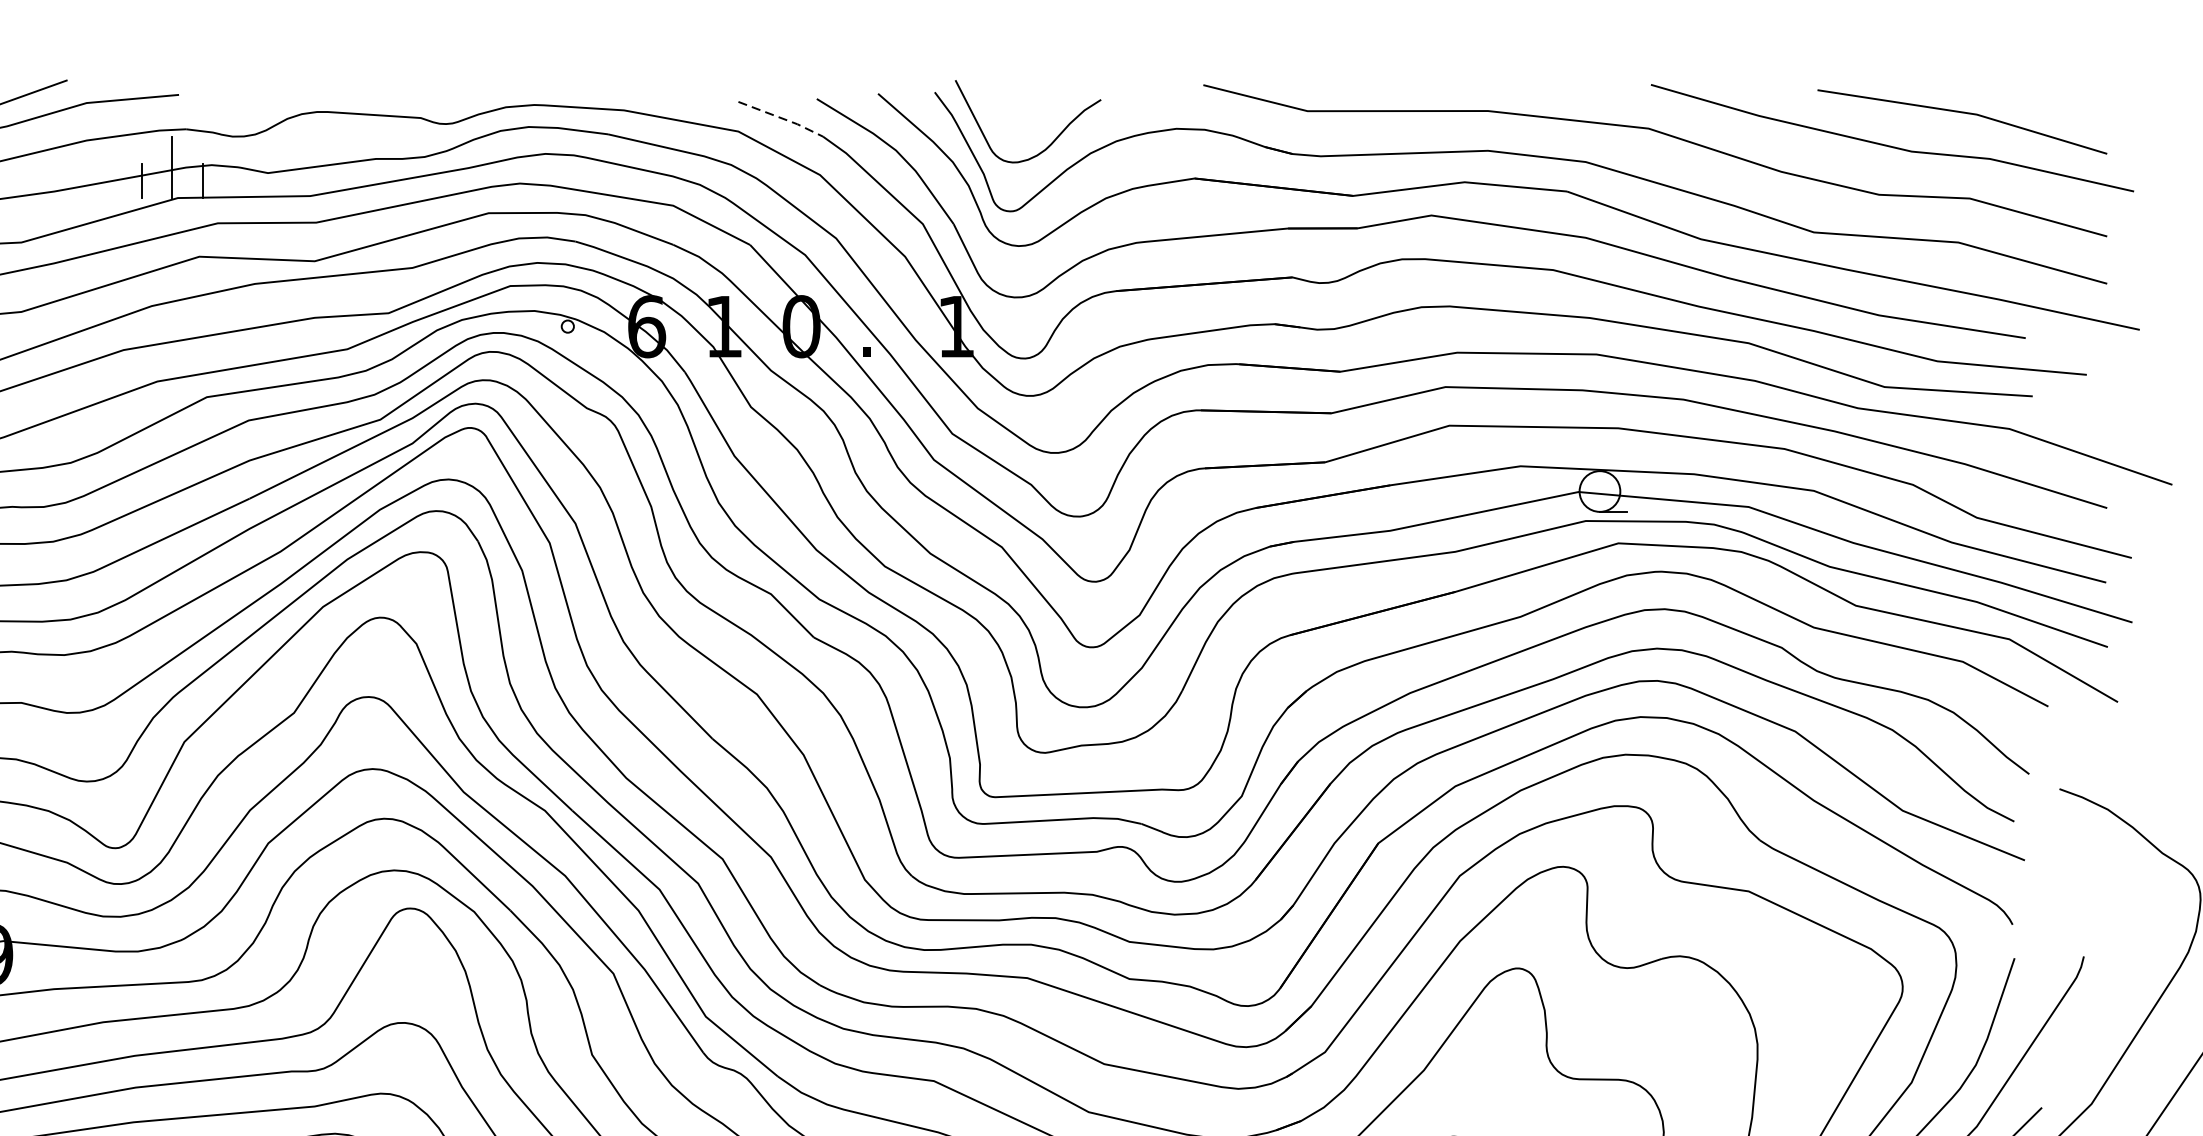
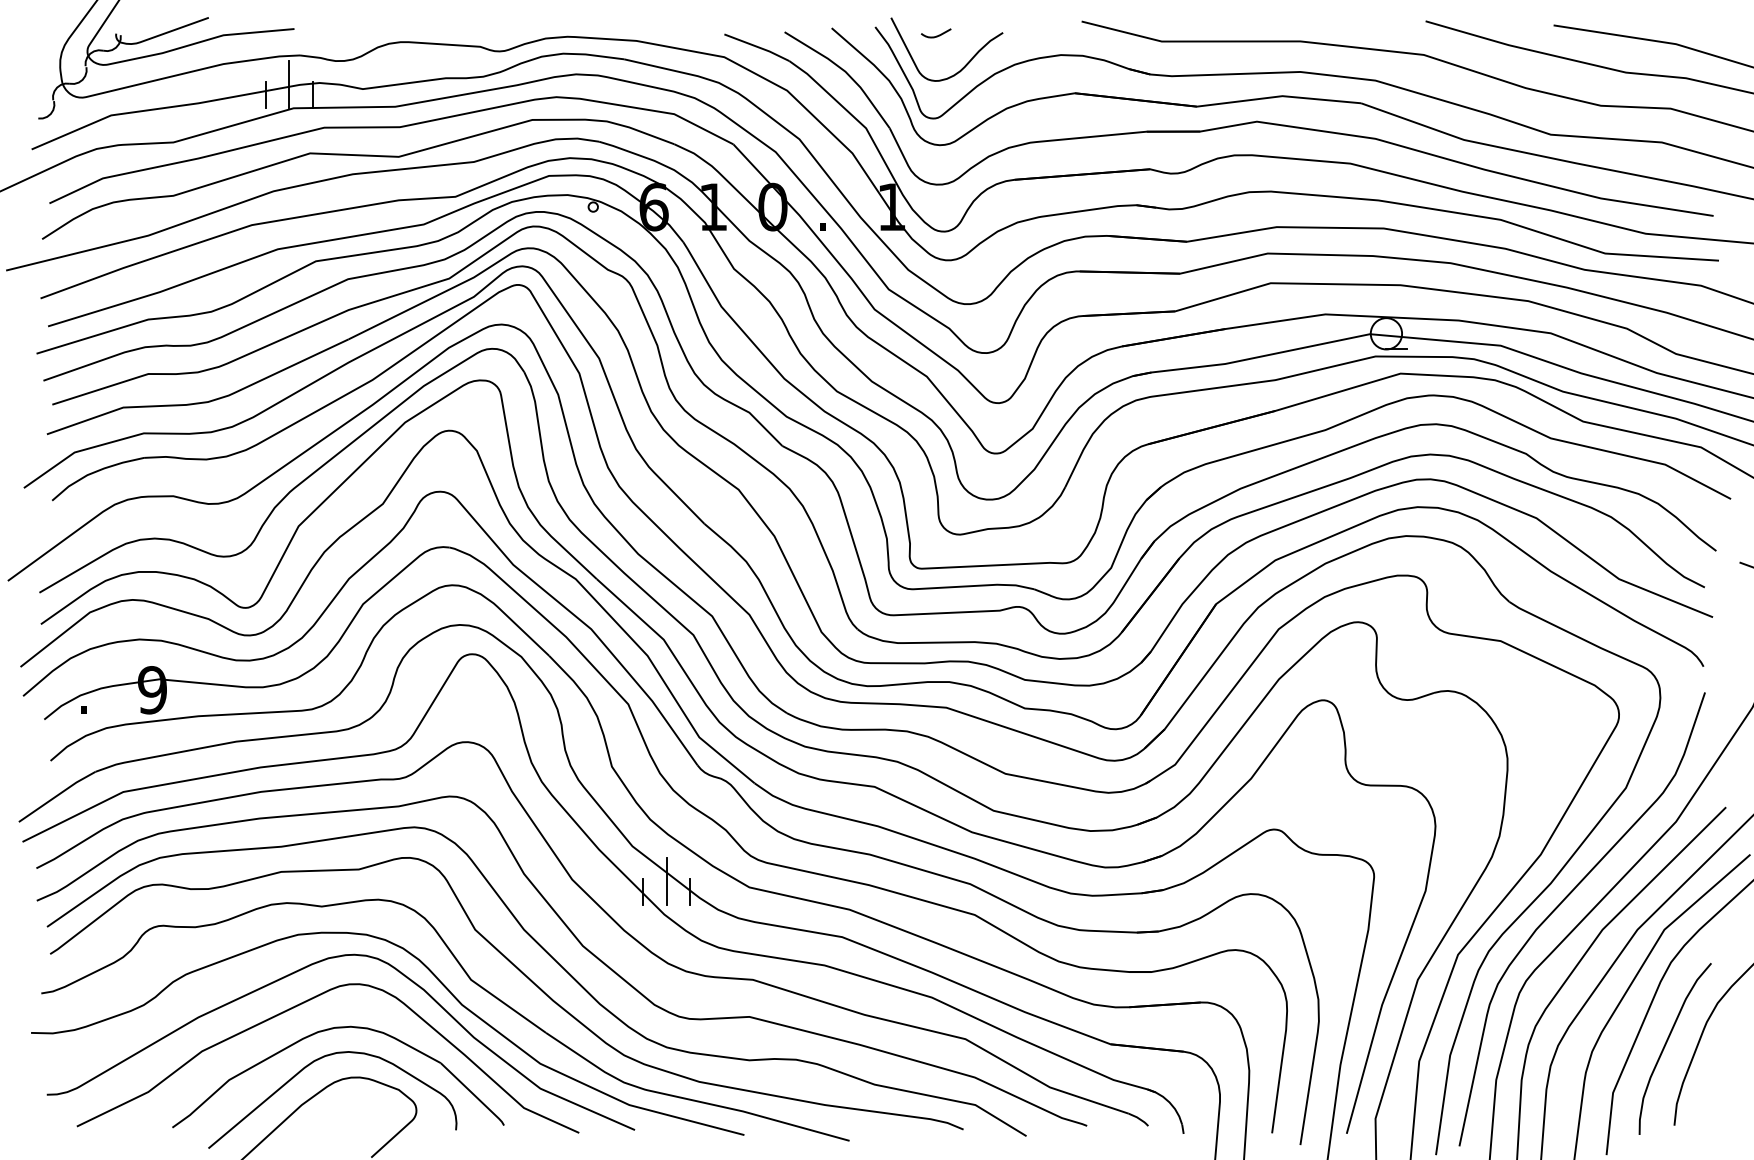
curve: (1014, 103) -> (936, 35), added
line: (781, 118) -> (757, 47), dashed -> solid

